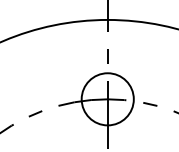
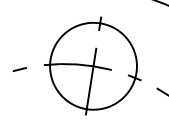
circle: (107, 98) -> (93, 65), size x1.67

